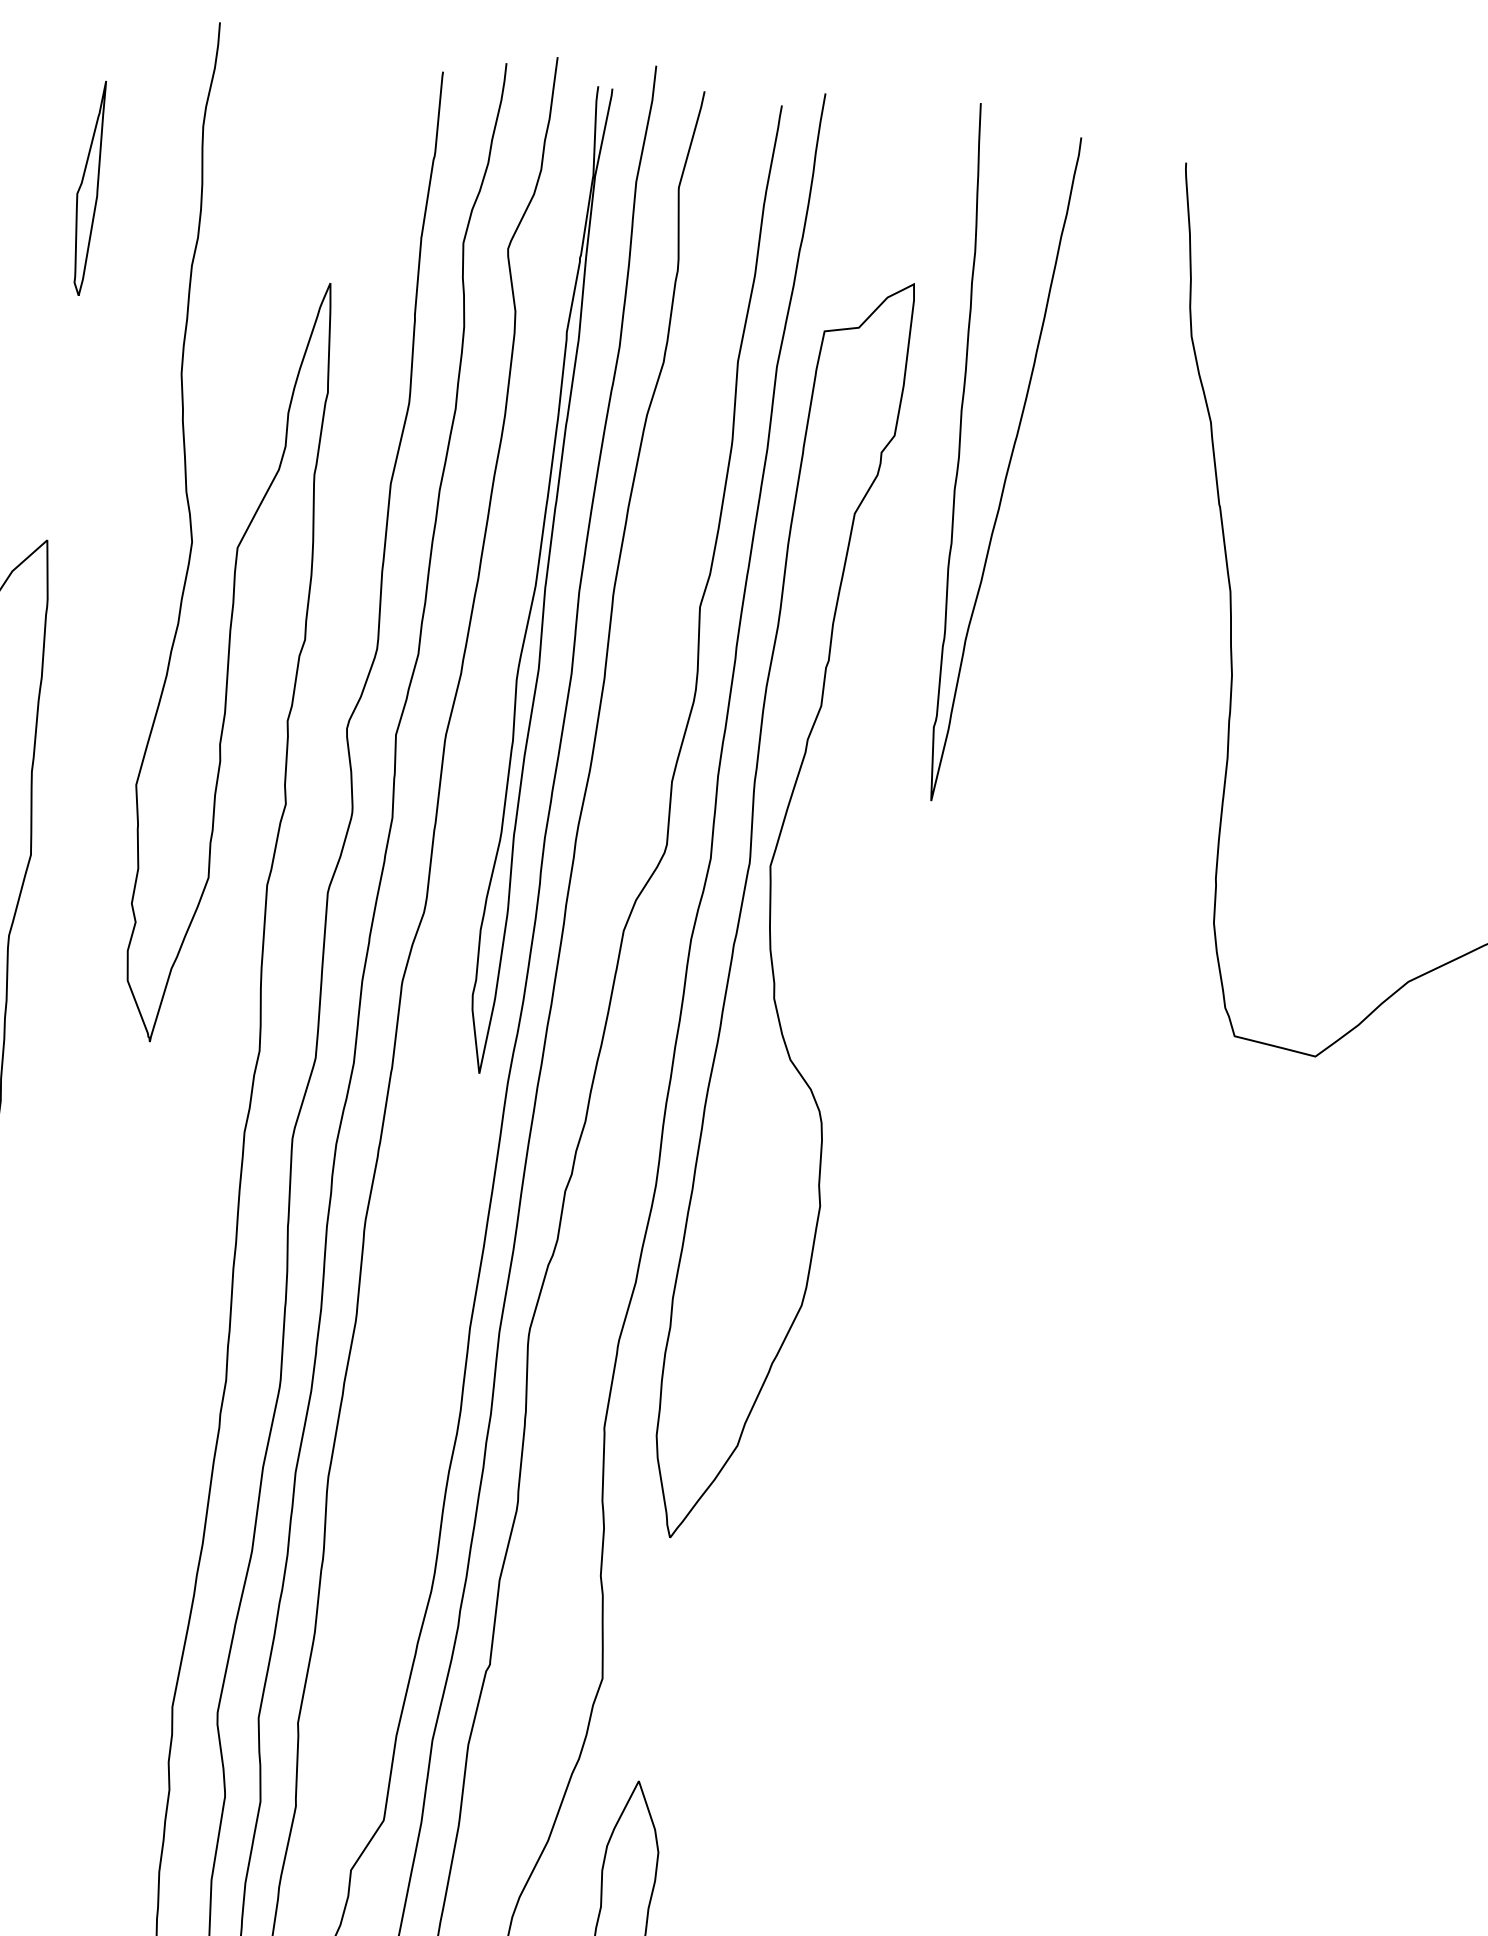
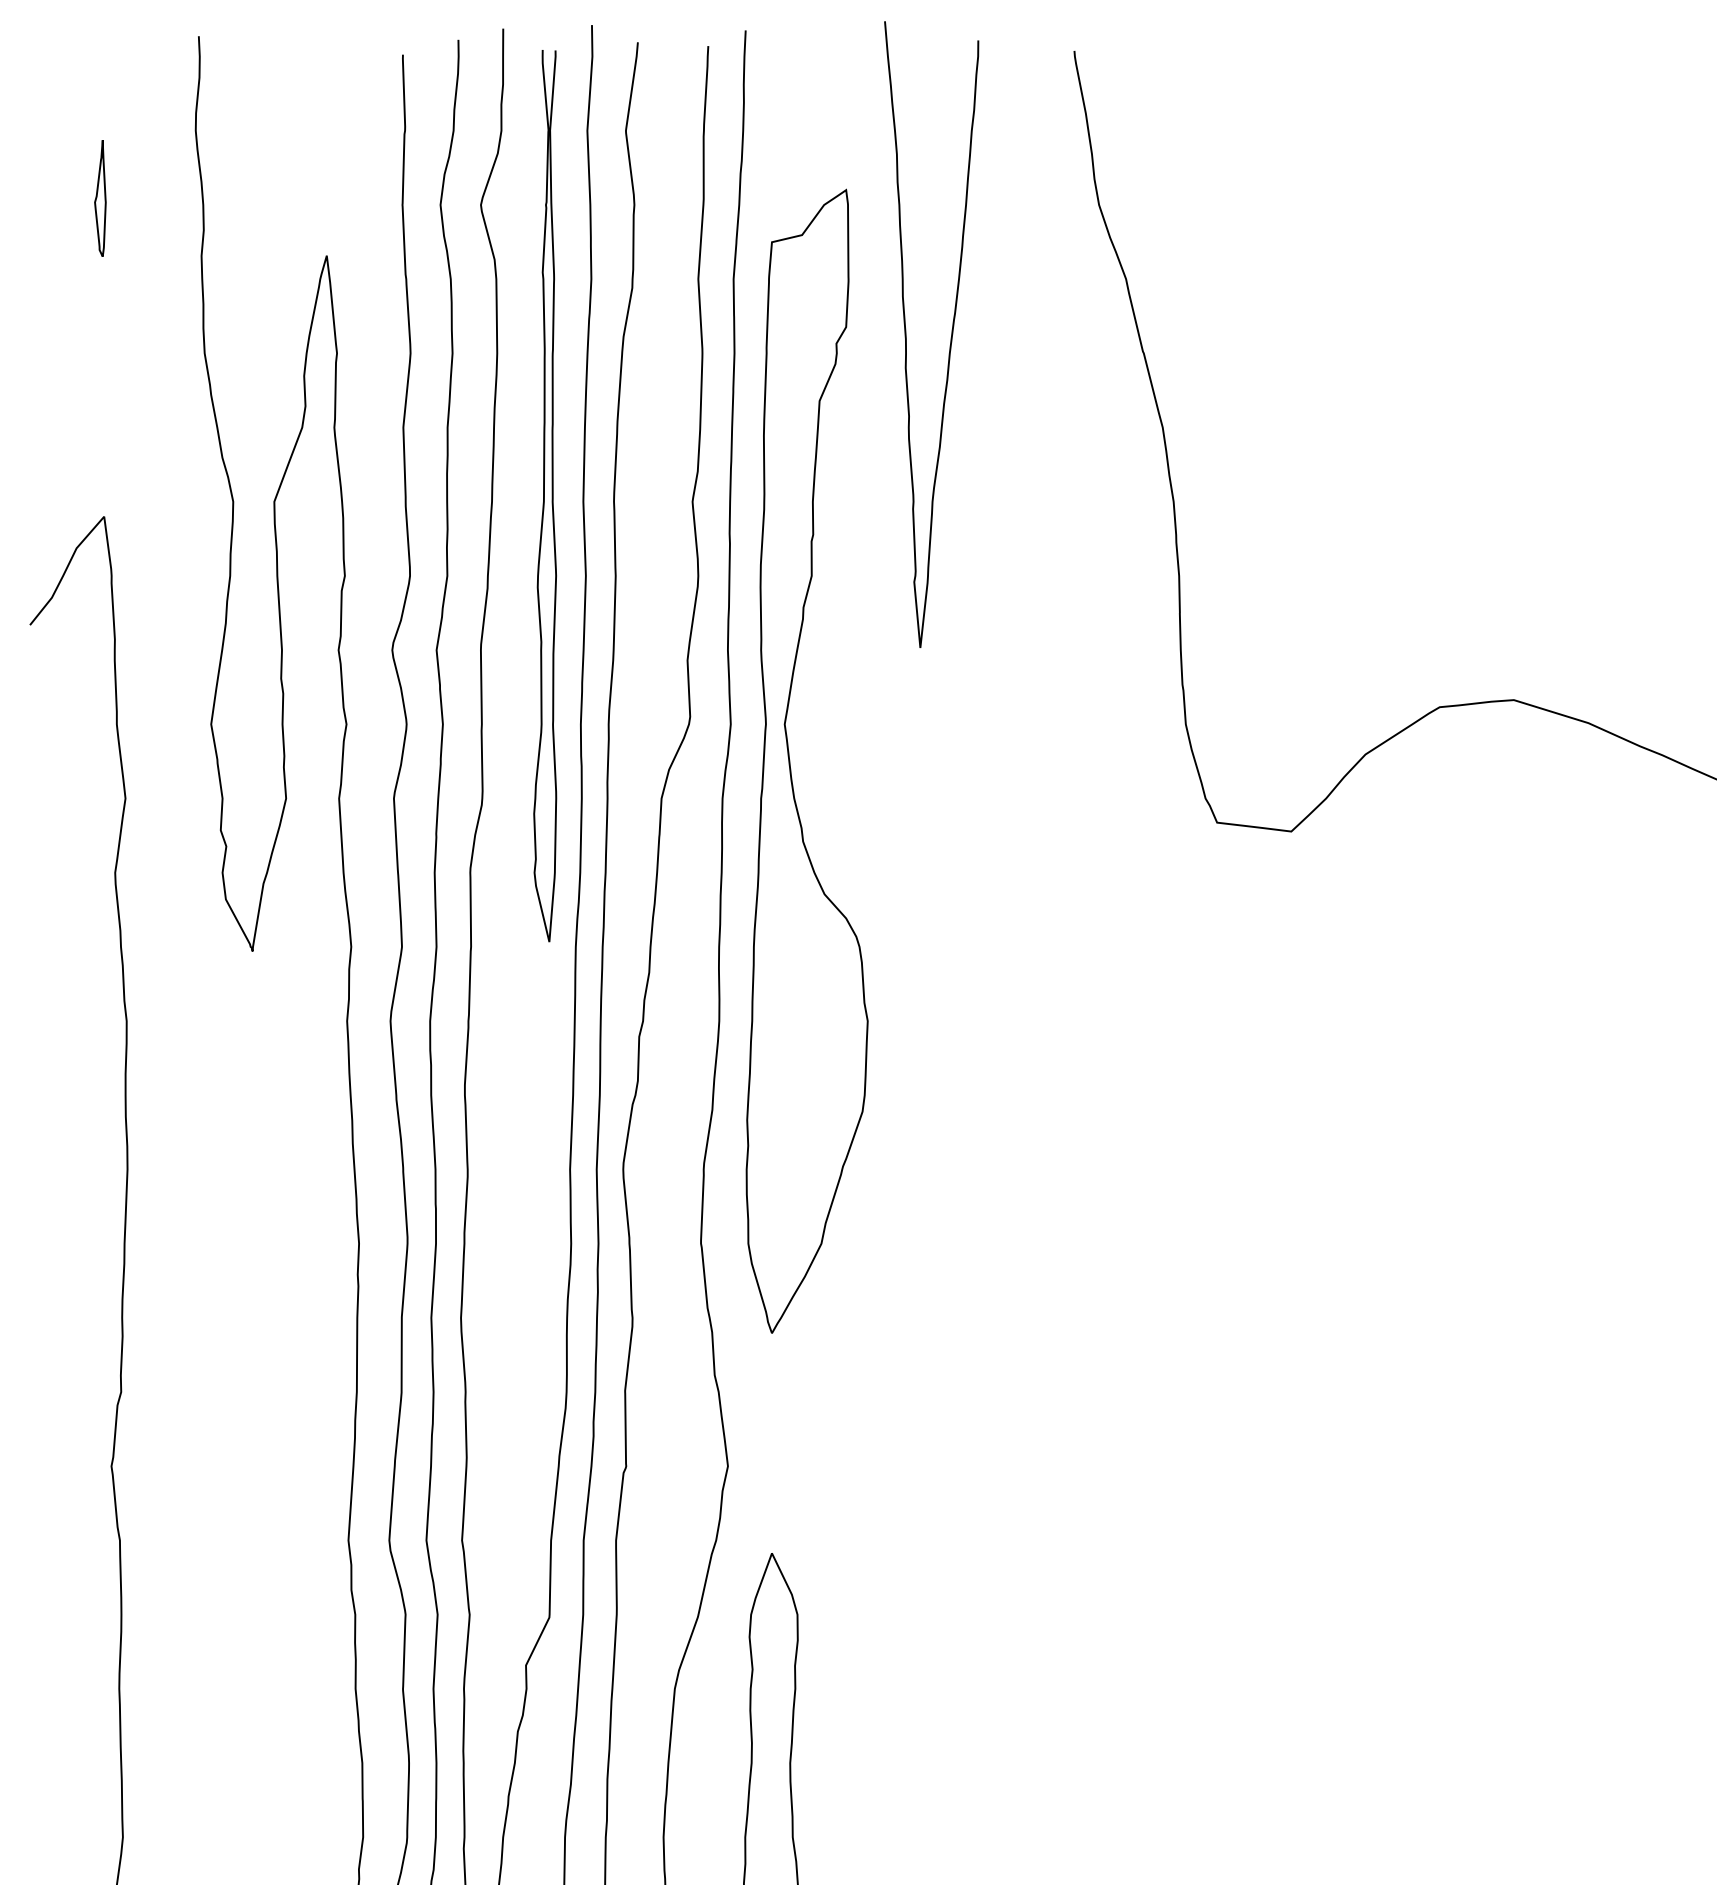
part: (88, 187) -> (100, 198), size x0.6

